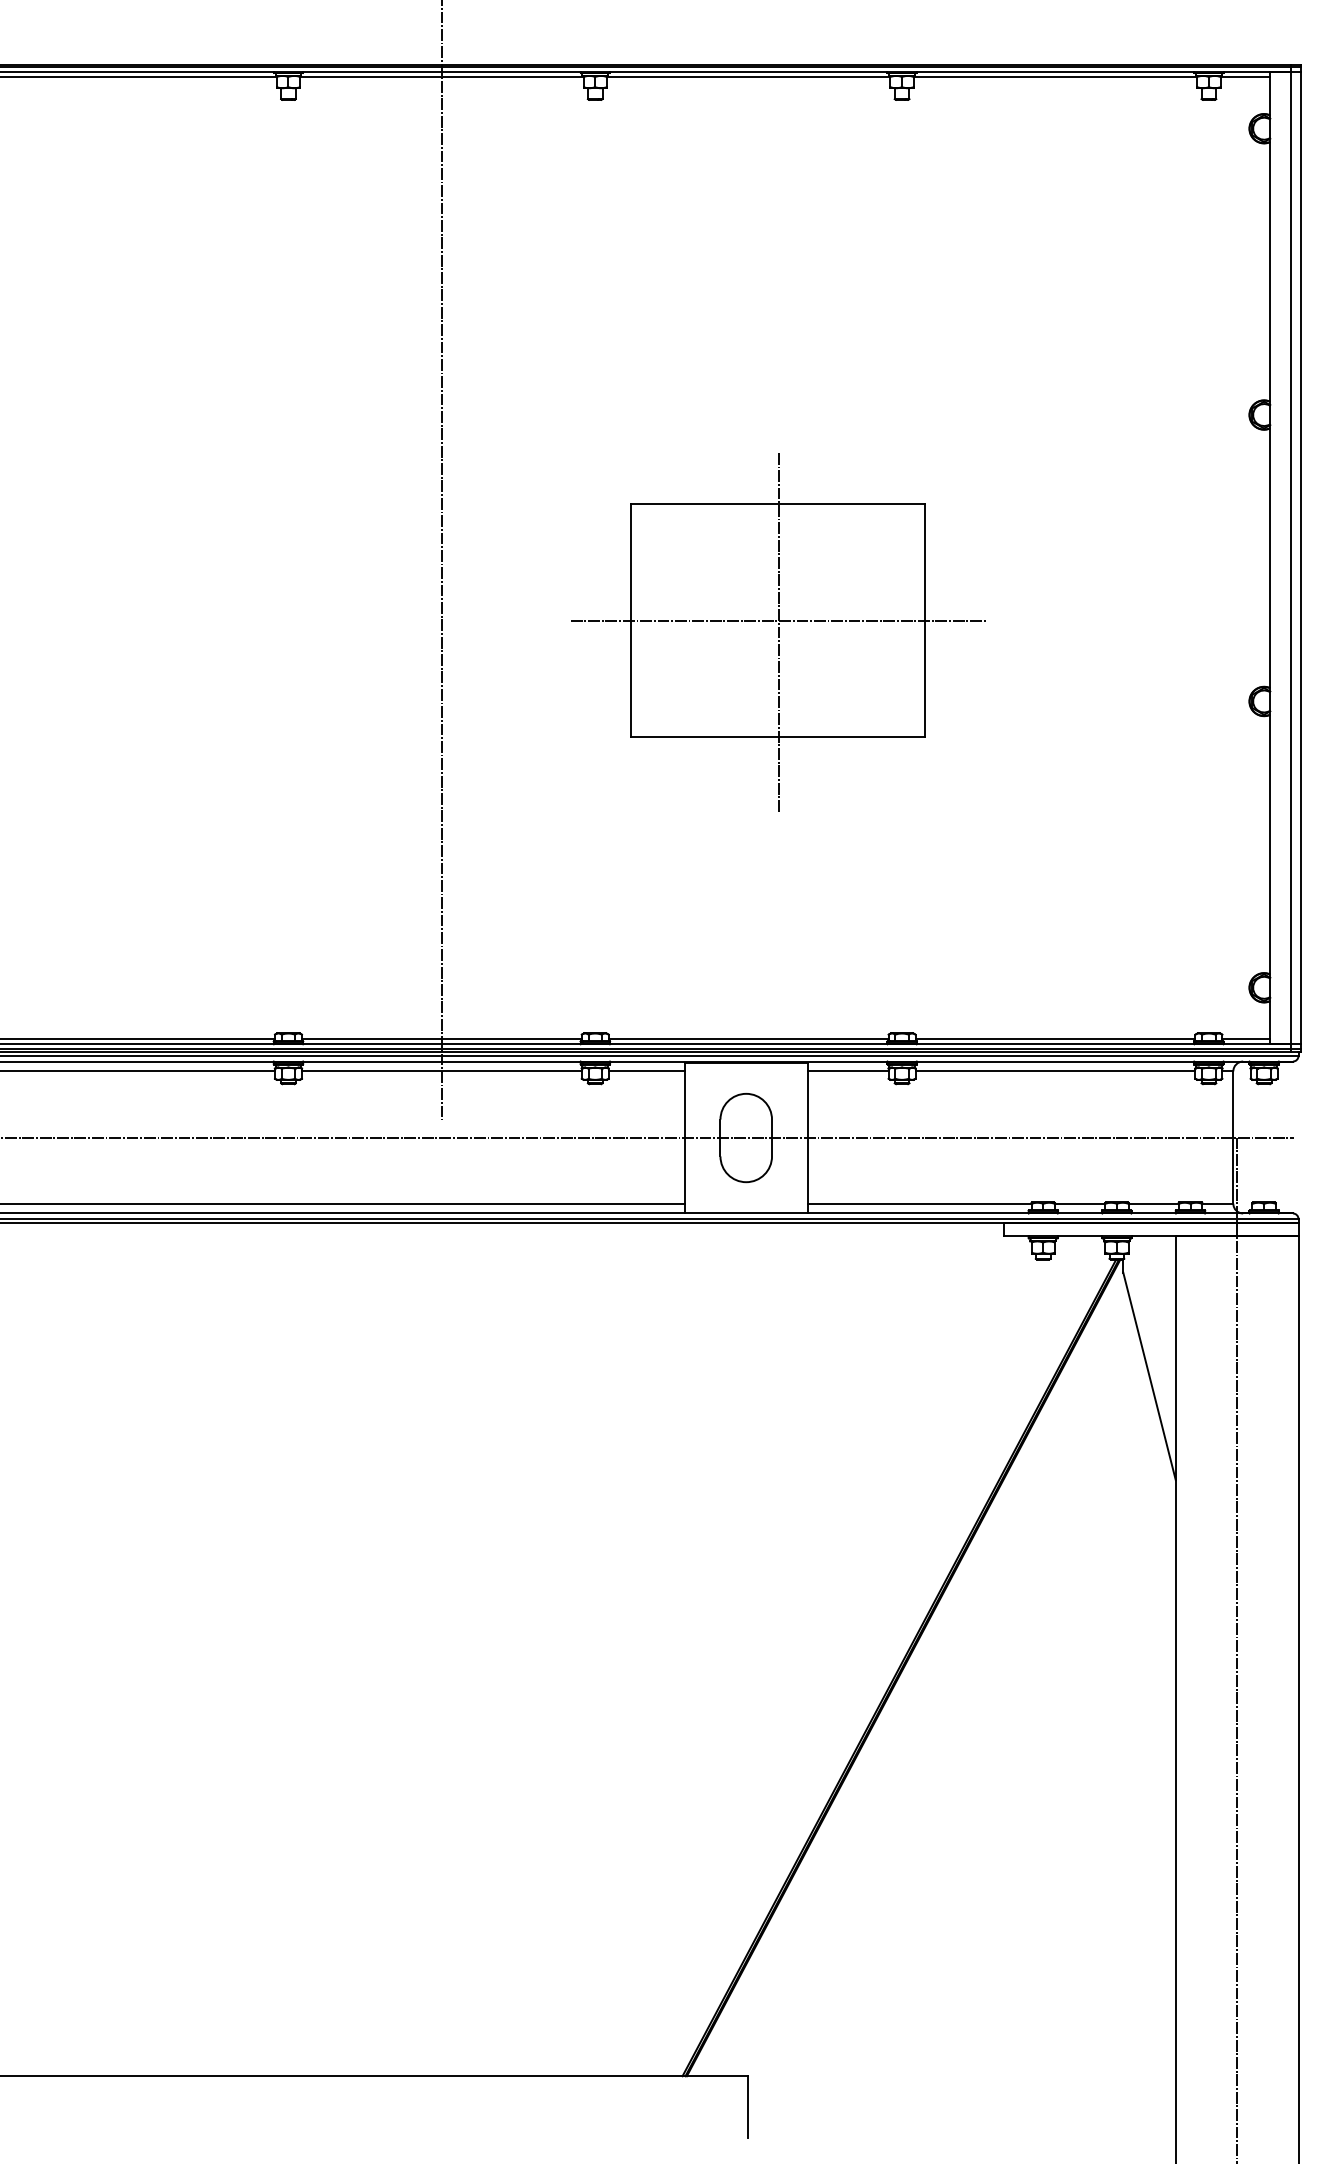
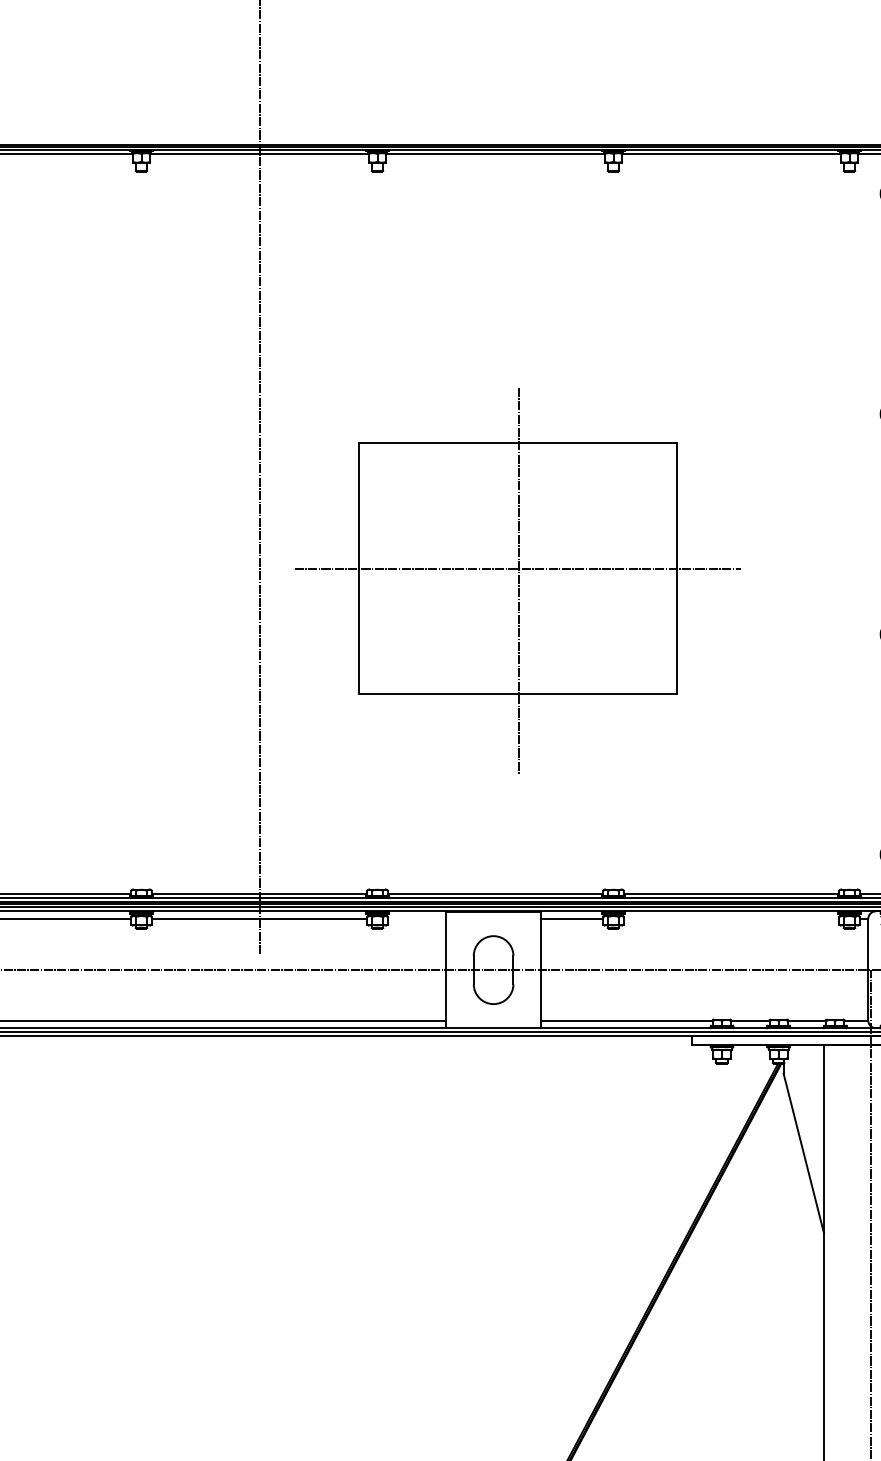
part: (778, 632) -> (518, 581), size x1.4
line: (646, 1071) -> (416, 918), removed
line: (1055, 1071) -> (731, 918), removed

